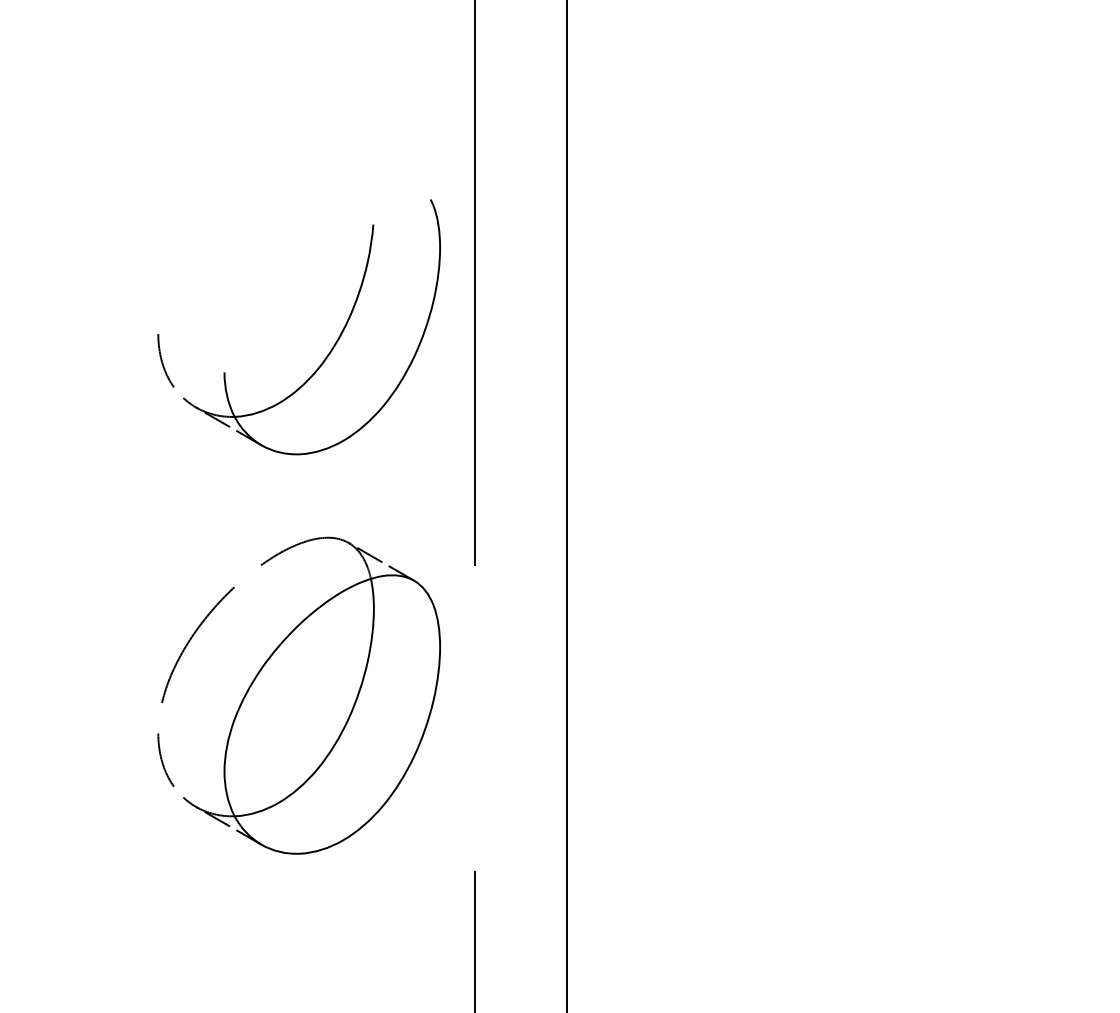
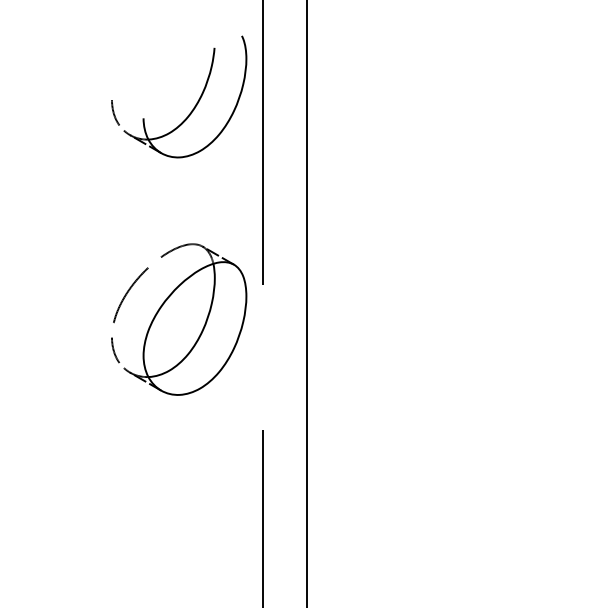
part: (329, 349) -> (193, 107), moved
part: (299, 695) -> (179, 319), moved

